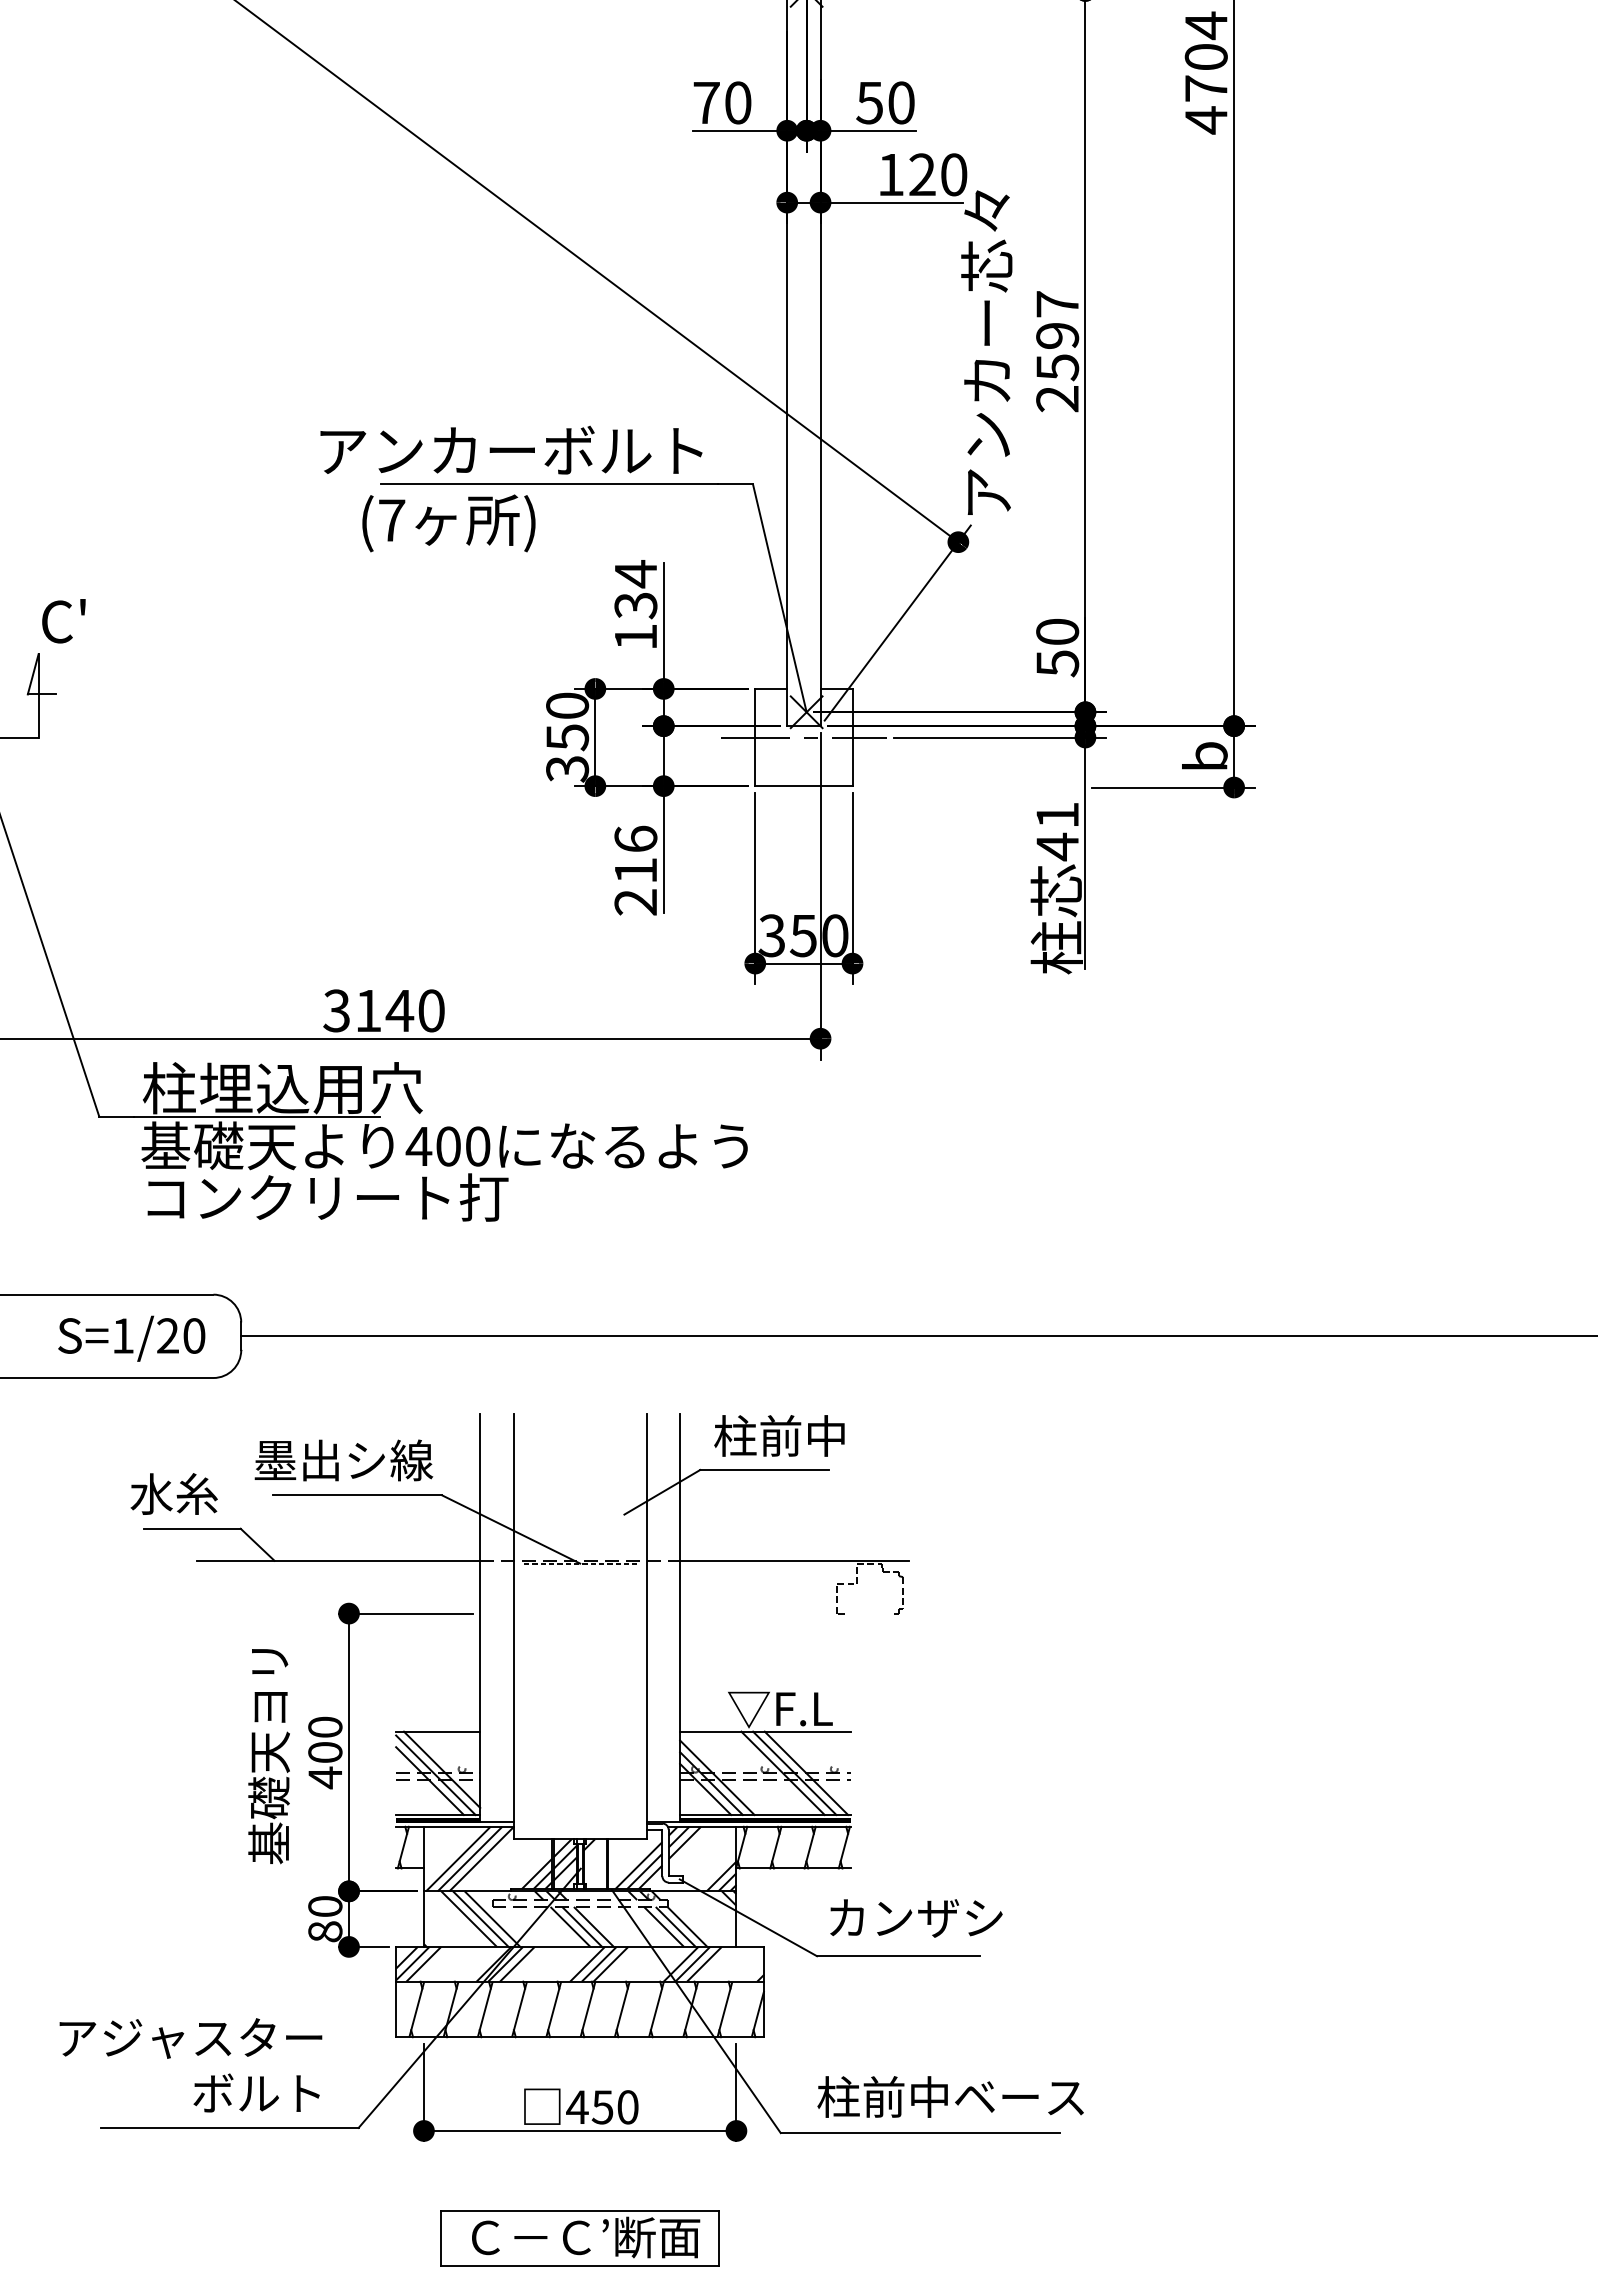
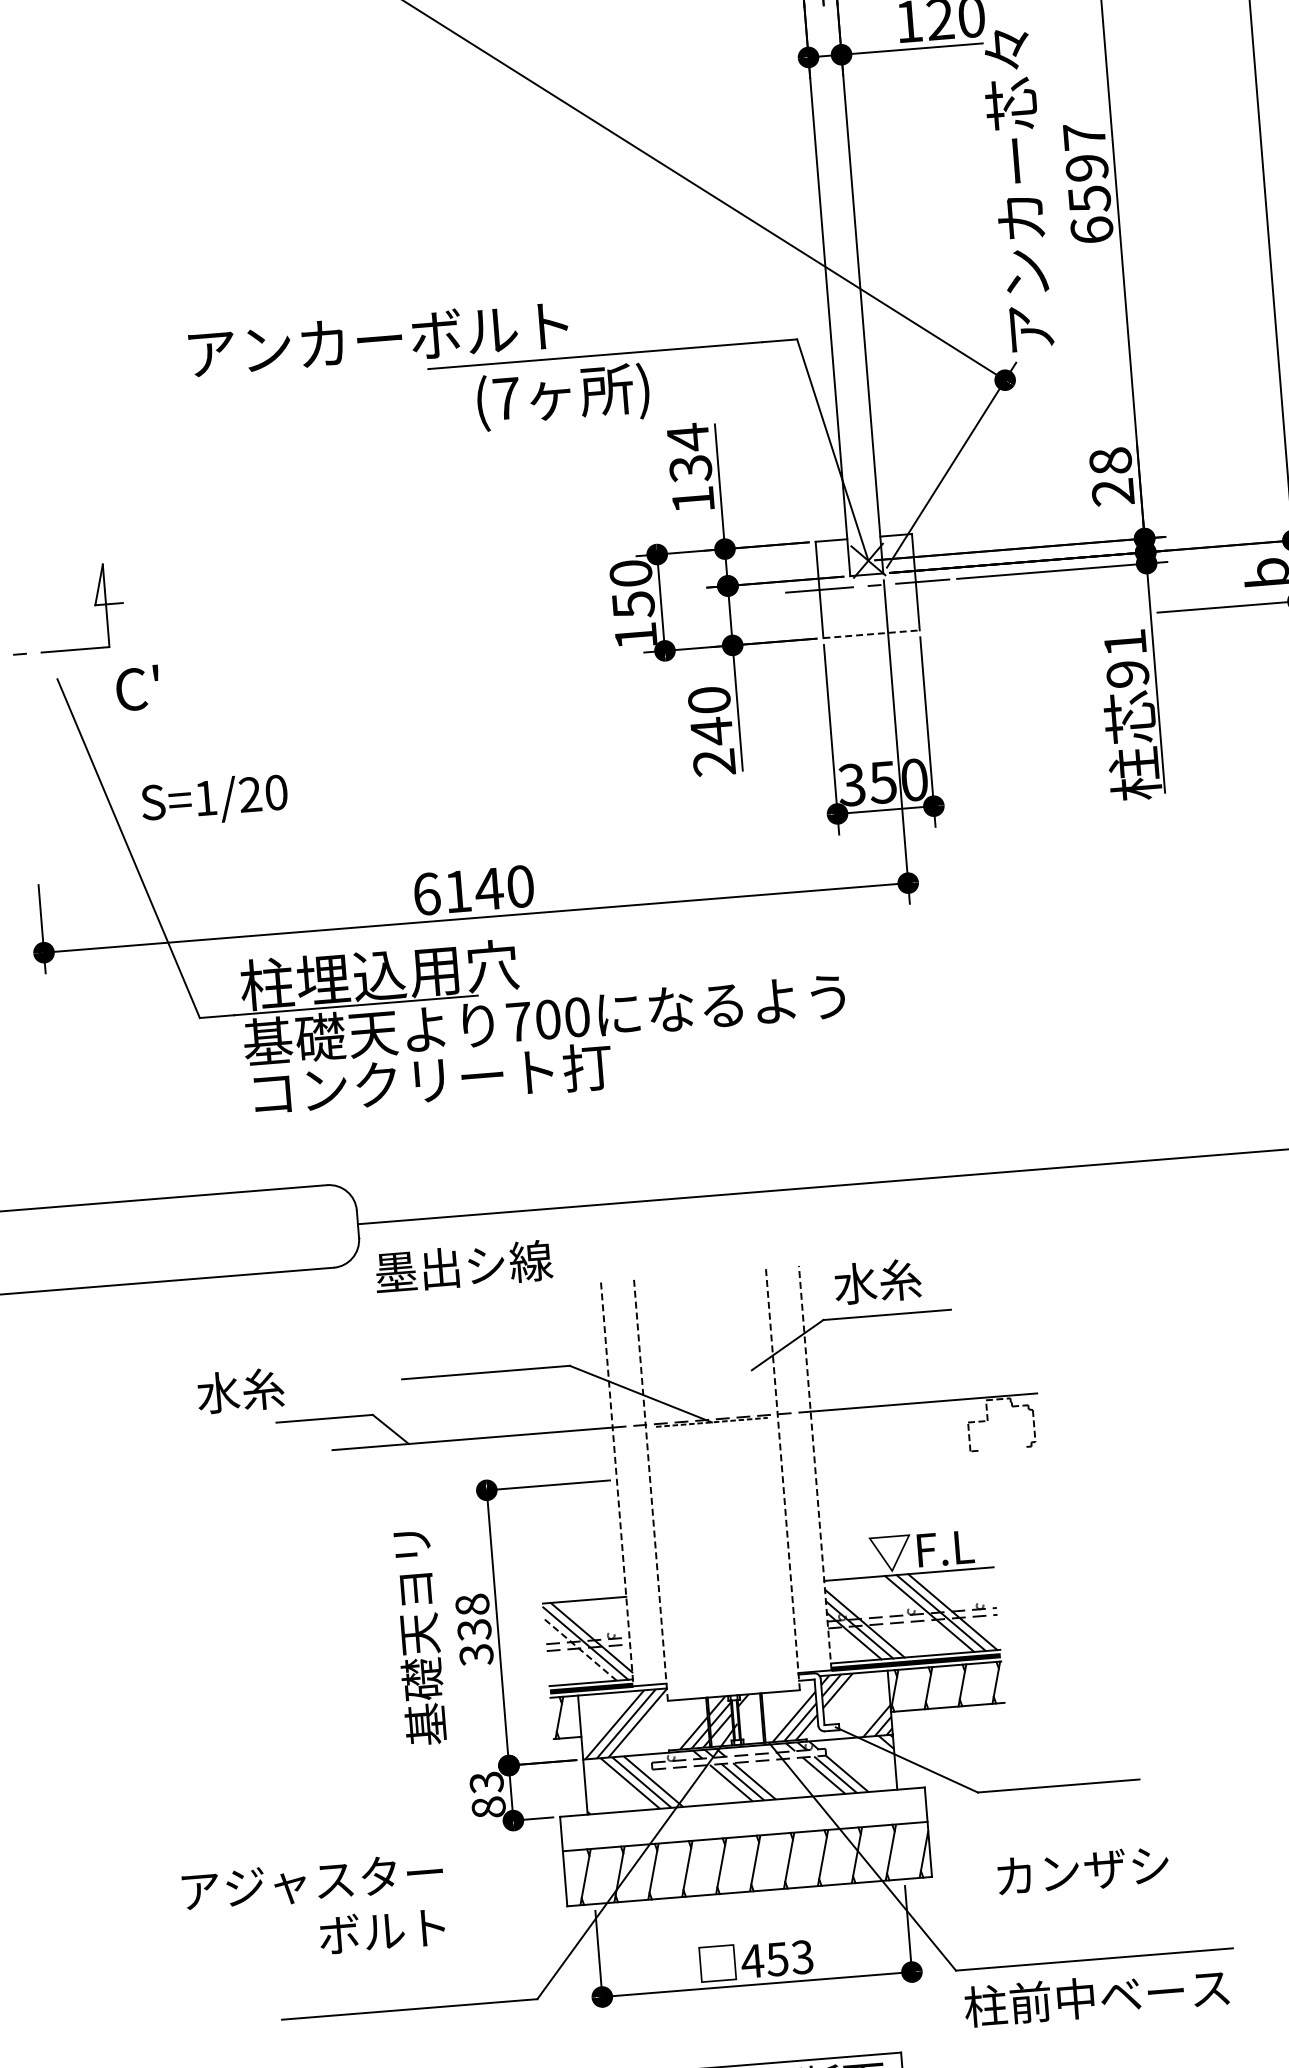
text: (1057, 398) -> (1091, 229), 2597 -> 6597
text: (511, 449) -> (378, 338), moved
text: (448, 523) -> (562, 397), moved
text: (63, 621) -> (137, 688), moved
text: (1057, 647) -> (1111, 476), 50 -> 28
text: (567, 769) -> (636, 636), 350 -> 150
line: (803, 786) -> (871, 634), solid -> dashed
text: (1057, 846) -> (1127, 673), 41 -> 91
text: (635, 855) -> (710, 716), 216 -> 240
text: (336, 1010) -> (426, 893), 3140 -> 6140
text: (418, 1146) -> (518, 1022), 400 -> 700
text: (131, 1338) -> (214, 800), moved
text: (779, 1435) -> (899, 1279), 柱前中 -> 水糸
text: (343, 1460) -> (463, 1266), moved
text: (173, 1493) -> (239, 1390), moved
line: (680, 1617) -> (815, 1467), solid -> dashed
line: (480, 1618) -> (617, 1484), solid -> dashed
line: (646, 1626) -> (782, 1479), solid -> dashed
line: (513, 1627) -> (650, 1491), solid -> dashed
text: (325, 1752) -> (474, 1629), 400 -> 338
line: (430, 1781) -> (580, 1650), solid -> dashed
text: (325, 1906) -> (486, 1782), 80 -> 83
text: (916, 1918) -> (1083, 1871), moved
hatch: (580, 1963) -> (744, 1818), removed
text: (190, 2065) -> (314, 1908), moved
text: (950, 2096) -> (1096, 1996), moved
text: (627, 2107) -> (802, 1957), 450 -> 453

